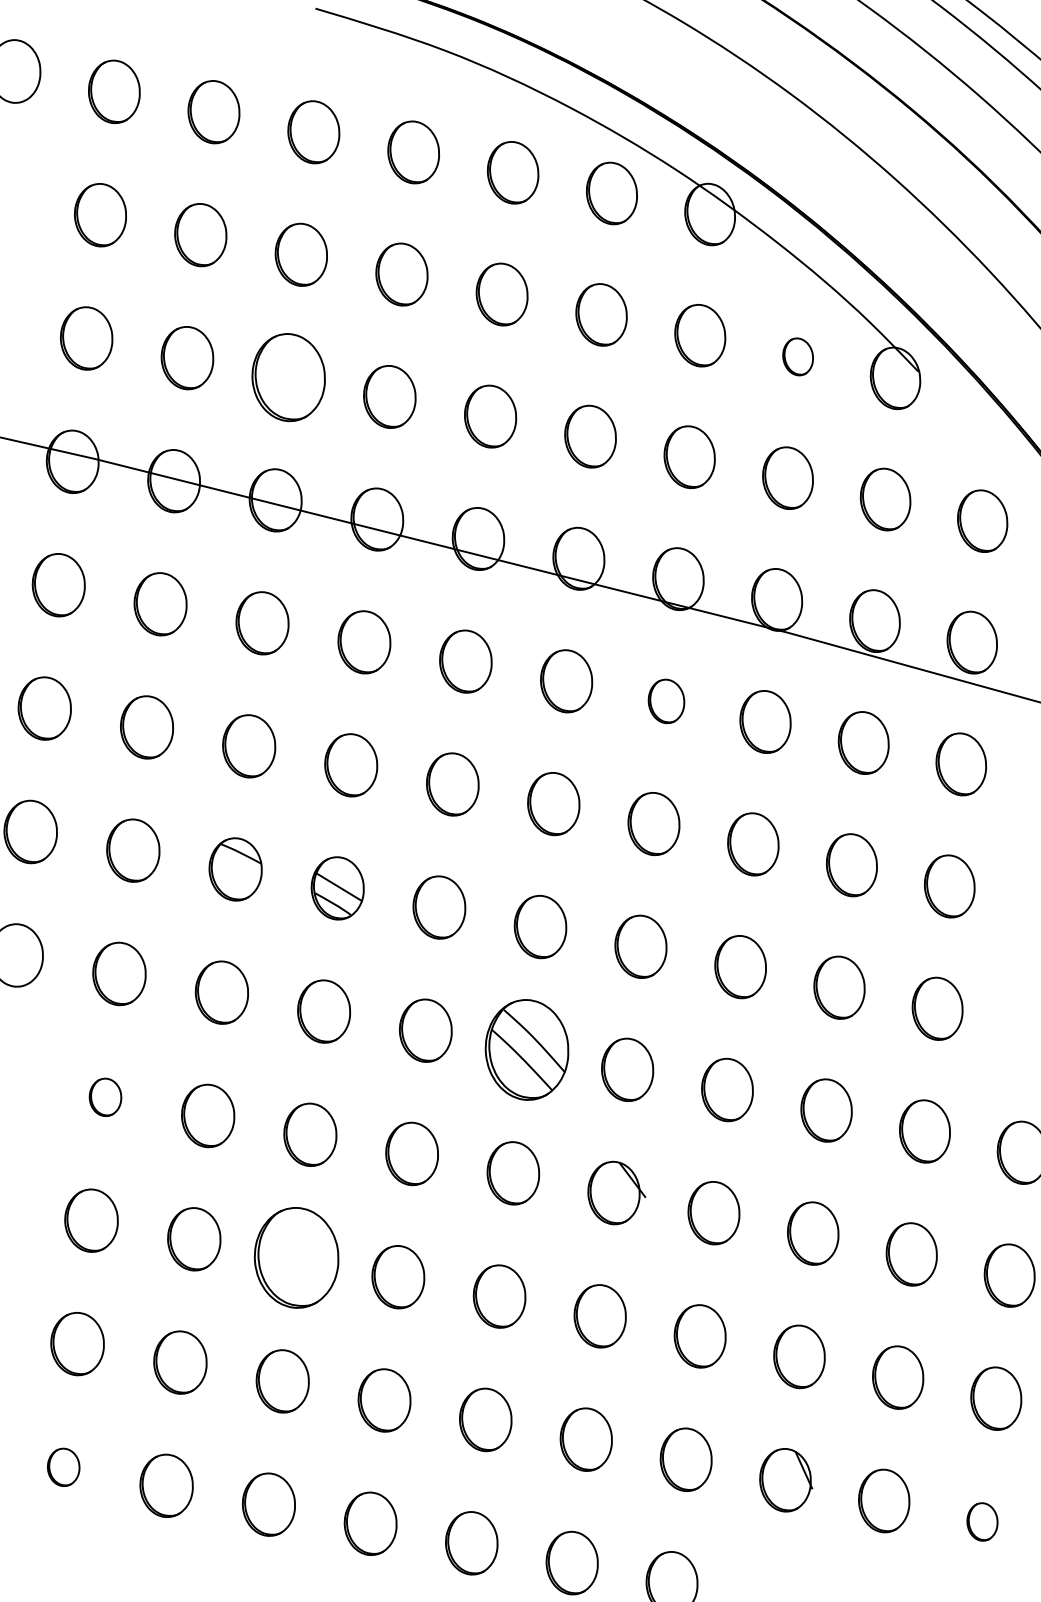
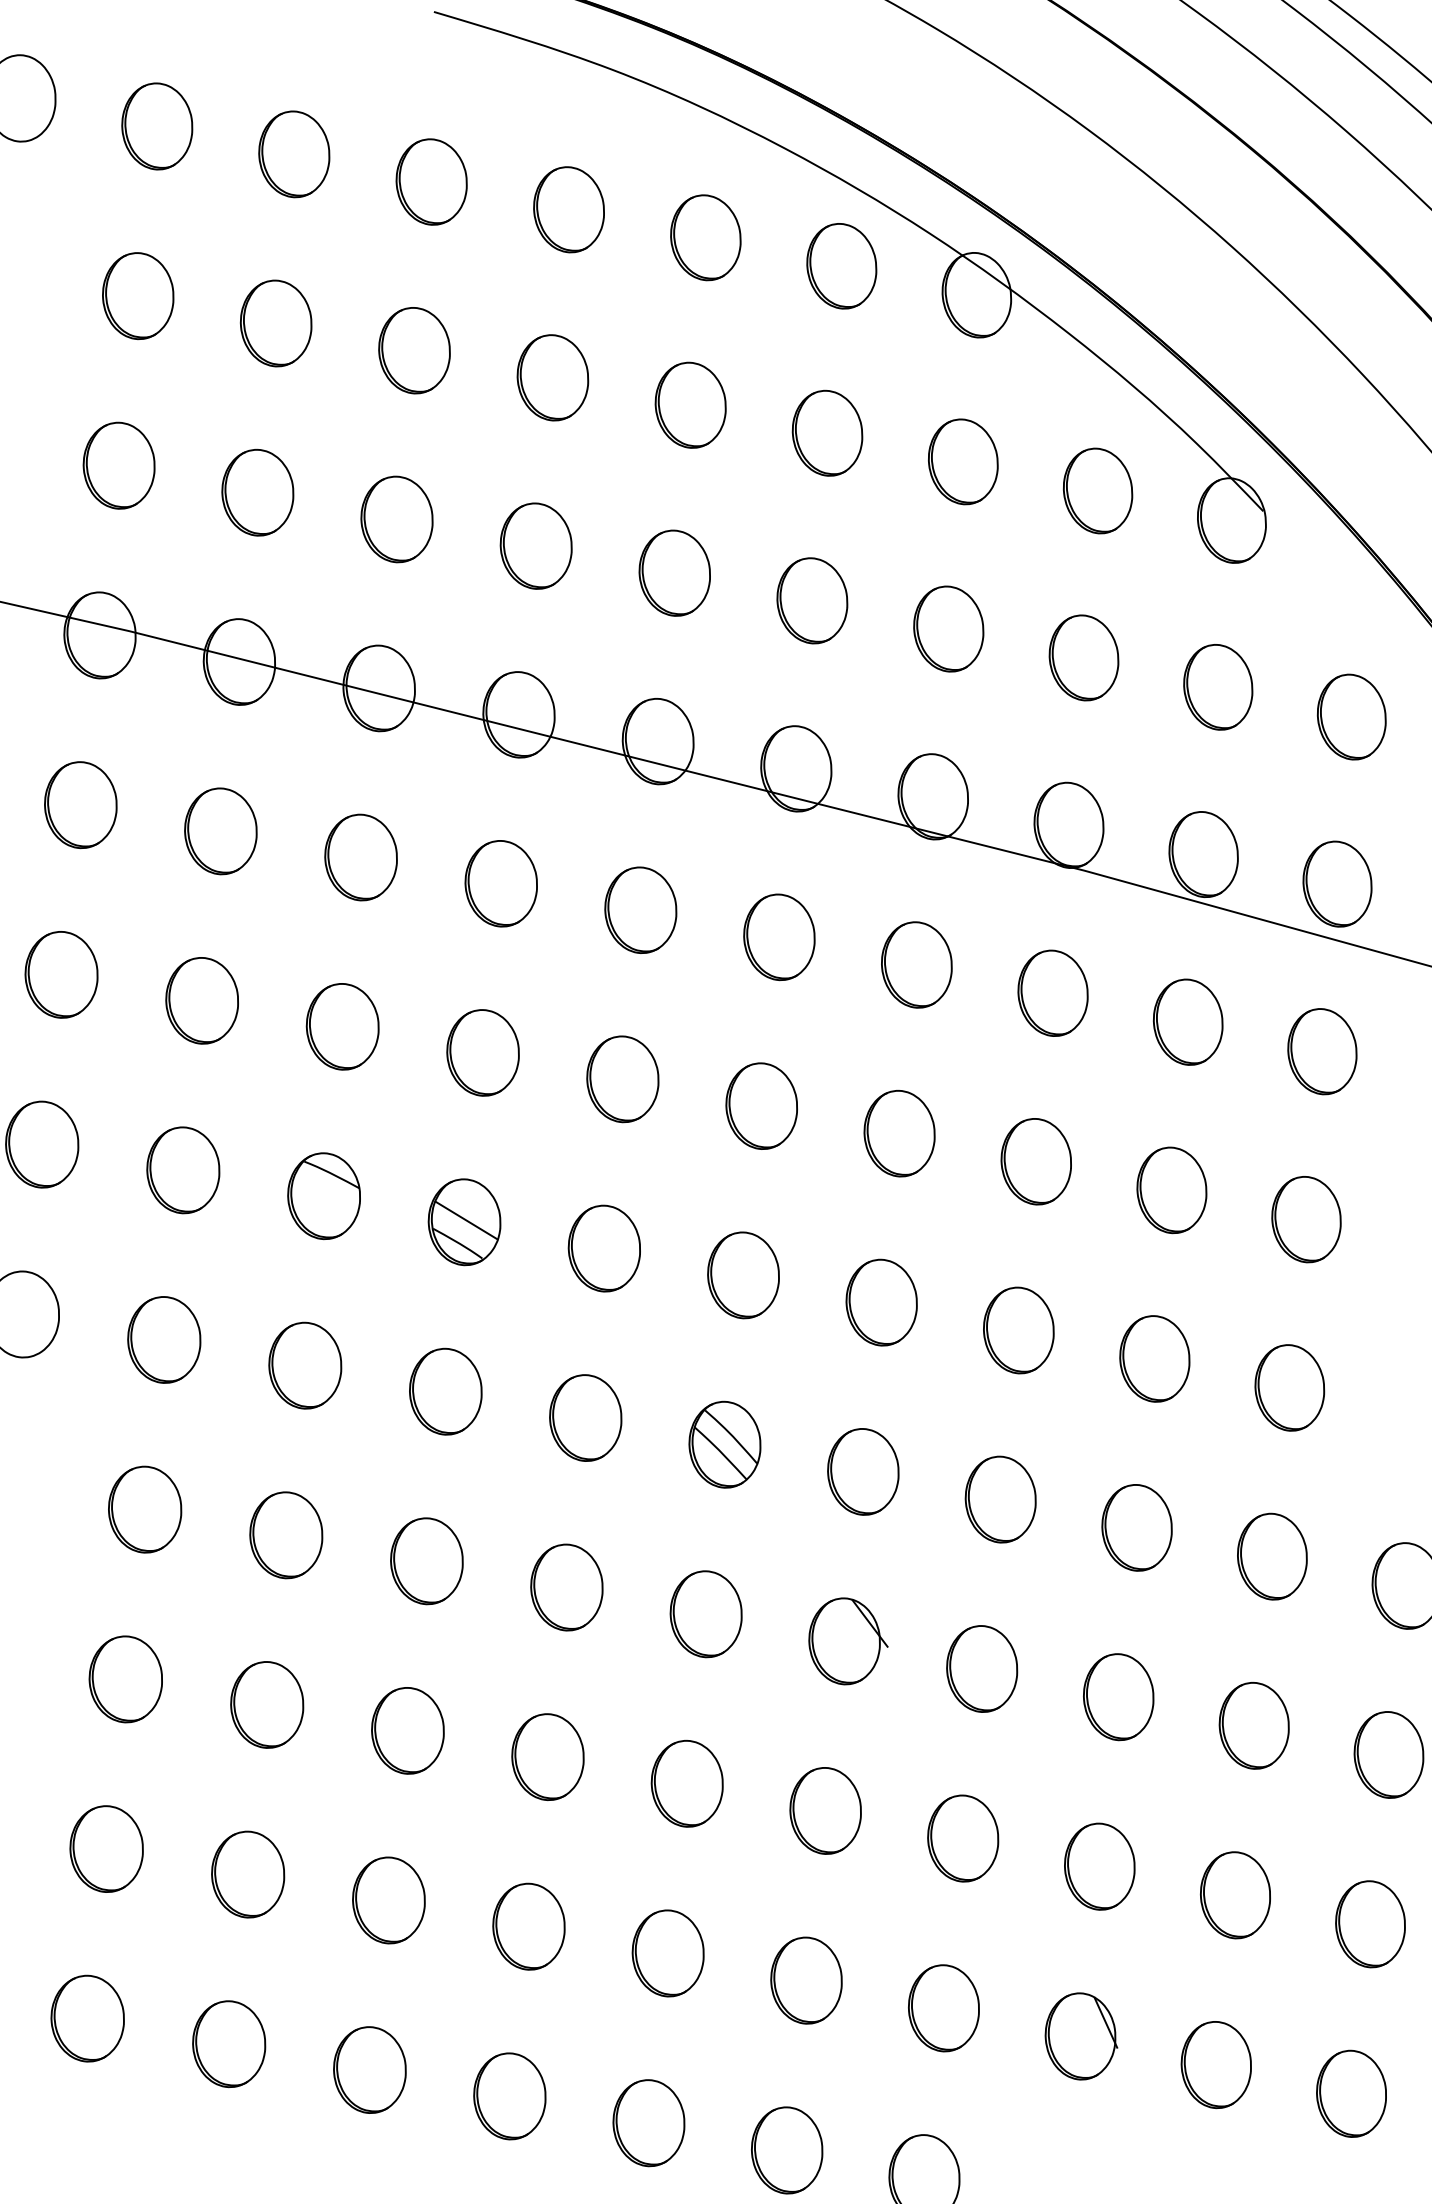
part: (797, 356) -> (1097, 490), size x1.67
part: (288, 377) -> (396, 519), size x0.71
part: (666, 701) -> (916, 965), size x1.43
part: (526, 1050) -> (724, 1445), size x0.62
part: (105, 1097) -> (145, 1509), size x1.67
part: (296, 1258) -> (407, 1731), size x0.62
part: (63, 1467) -> (87, 2018), size x1.67
part: (982, 1521) -> (1351, 2093), size x1.67

